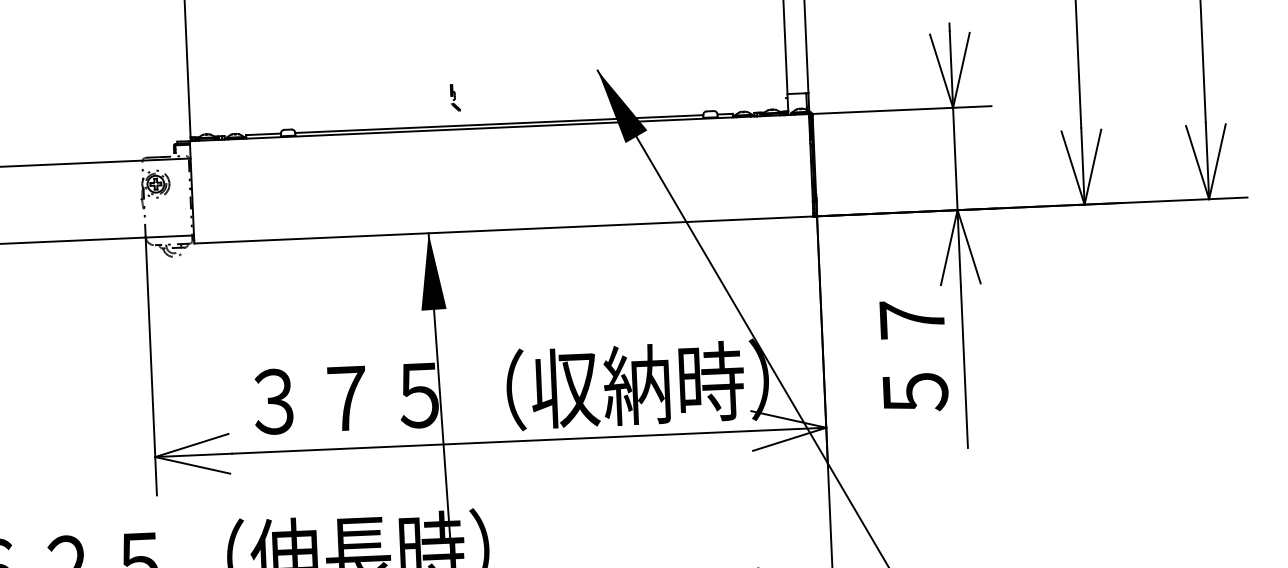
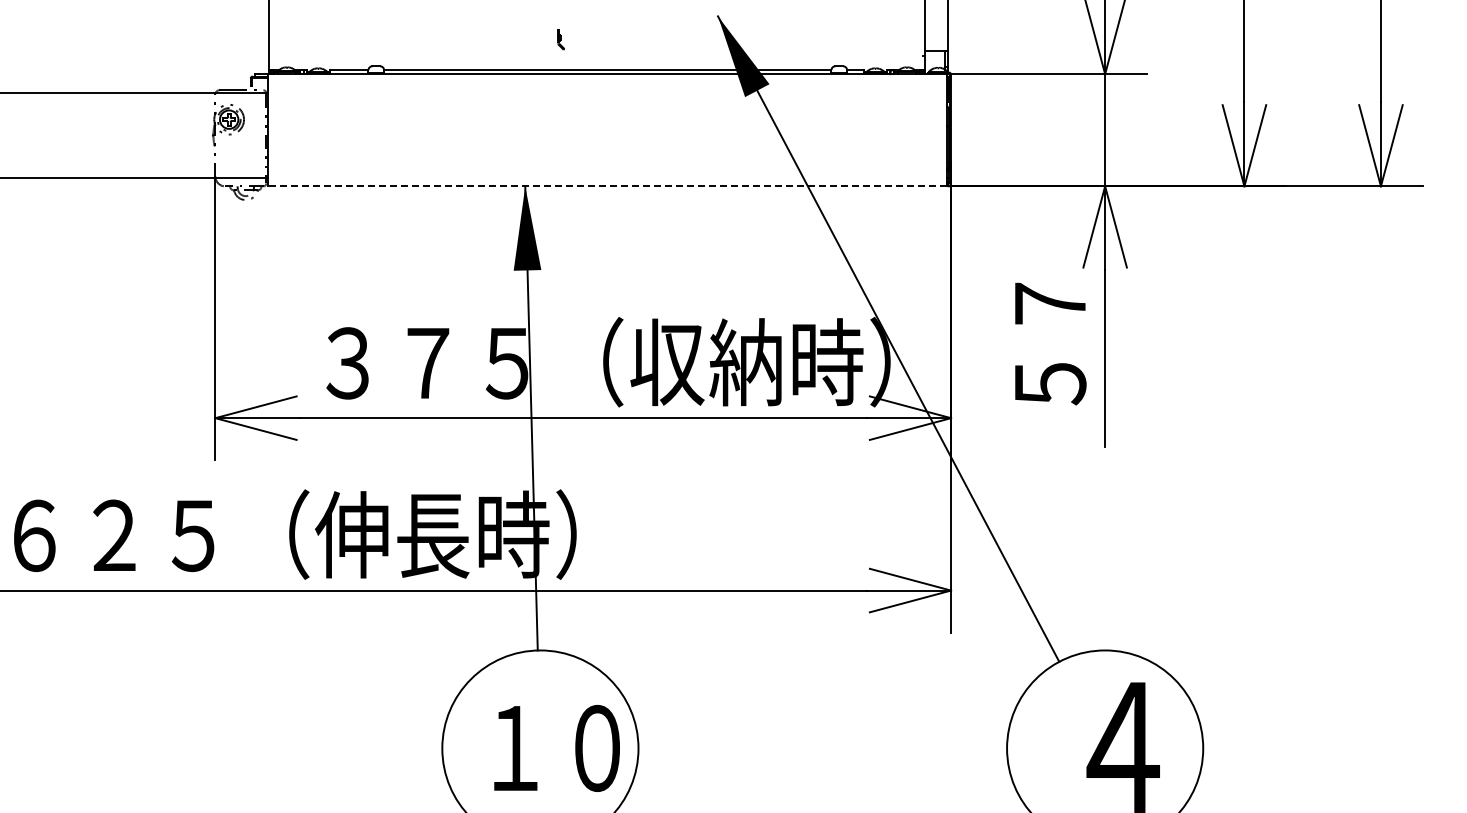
part: (454, 97) -> (560, 39), size x0.7
line: (503, 230) -> (607, 186), solid -> dashed

